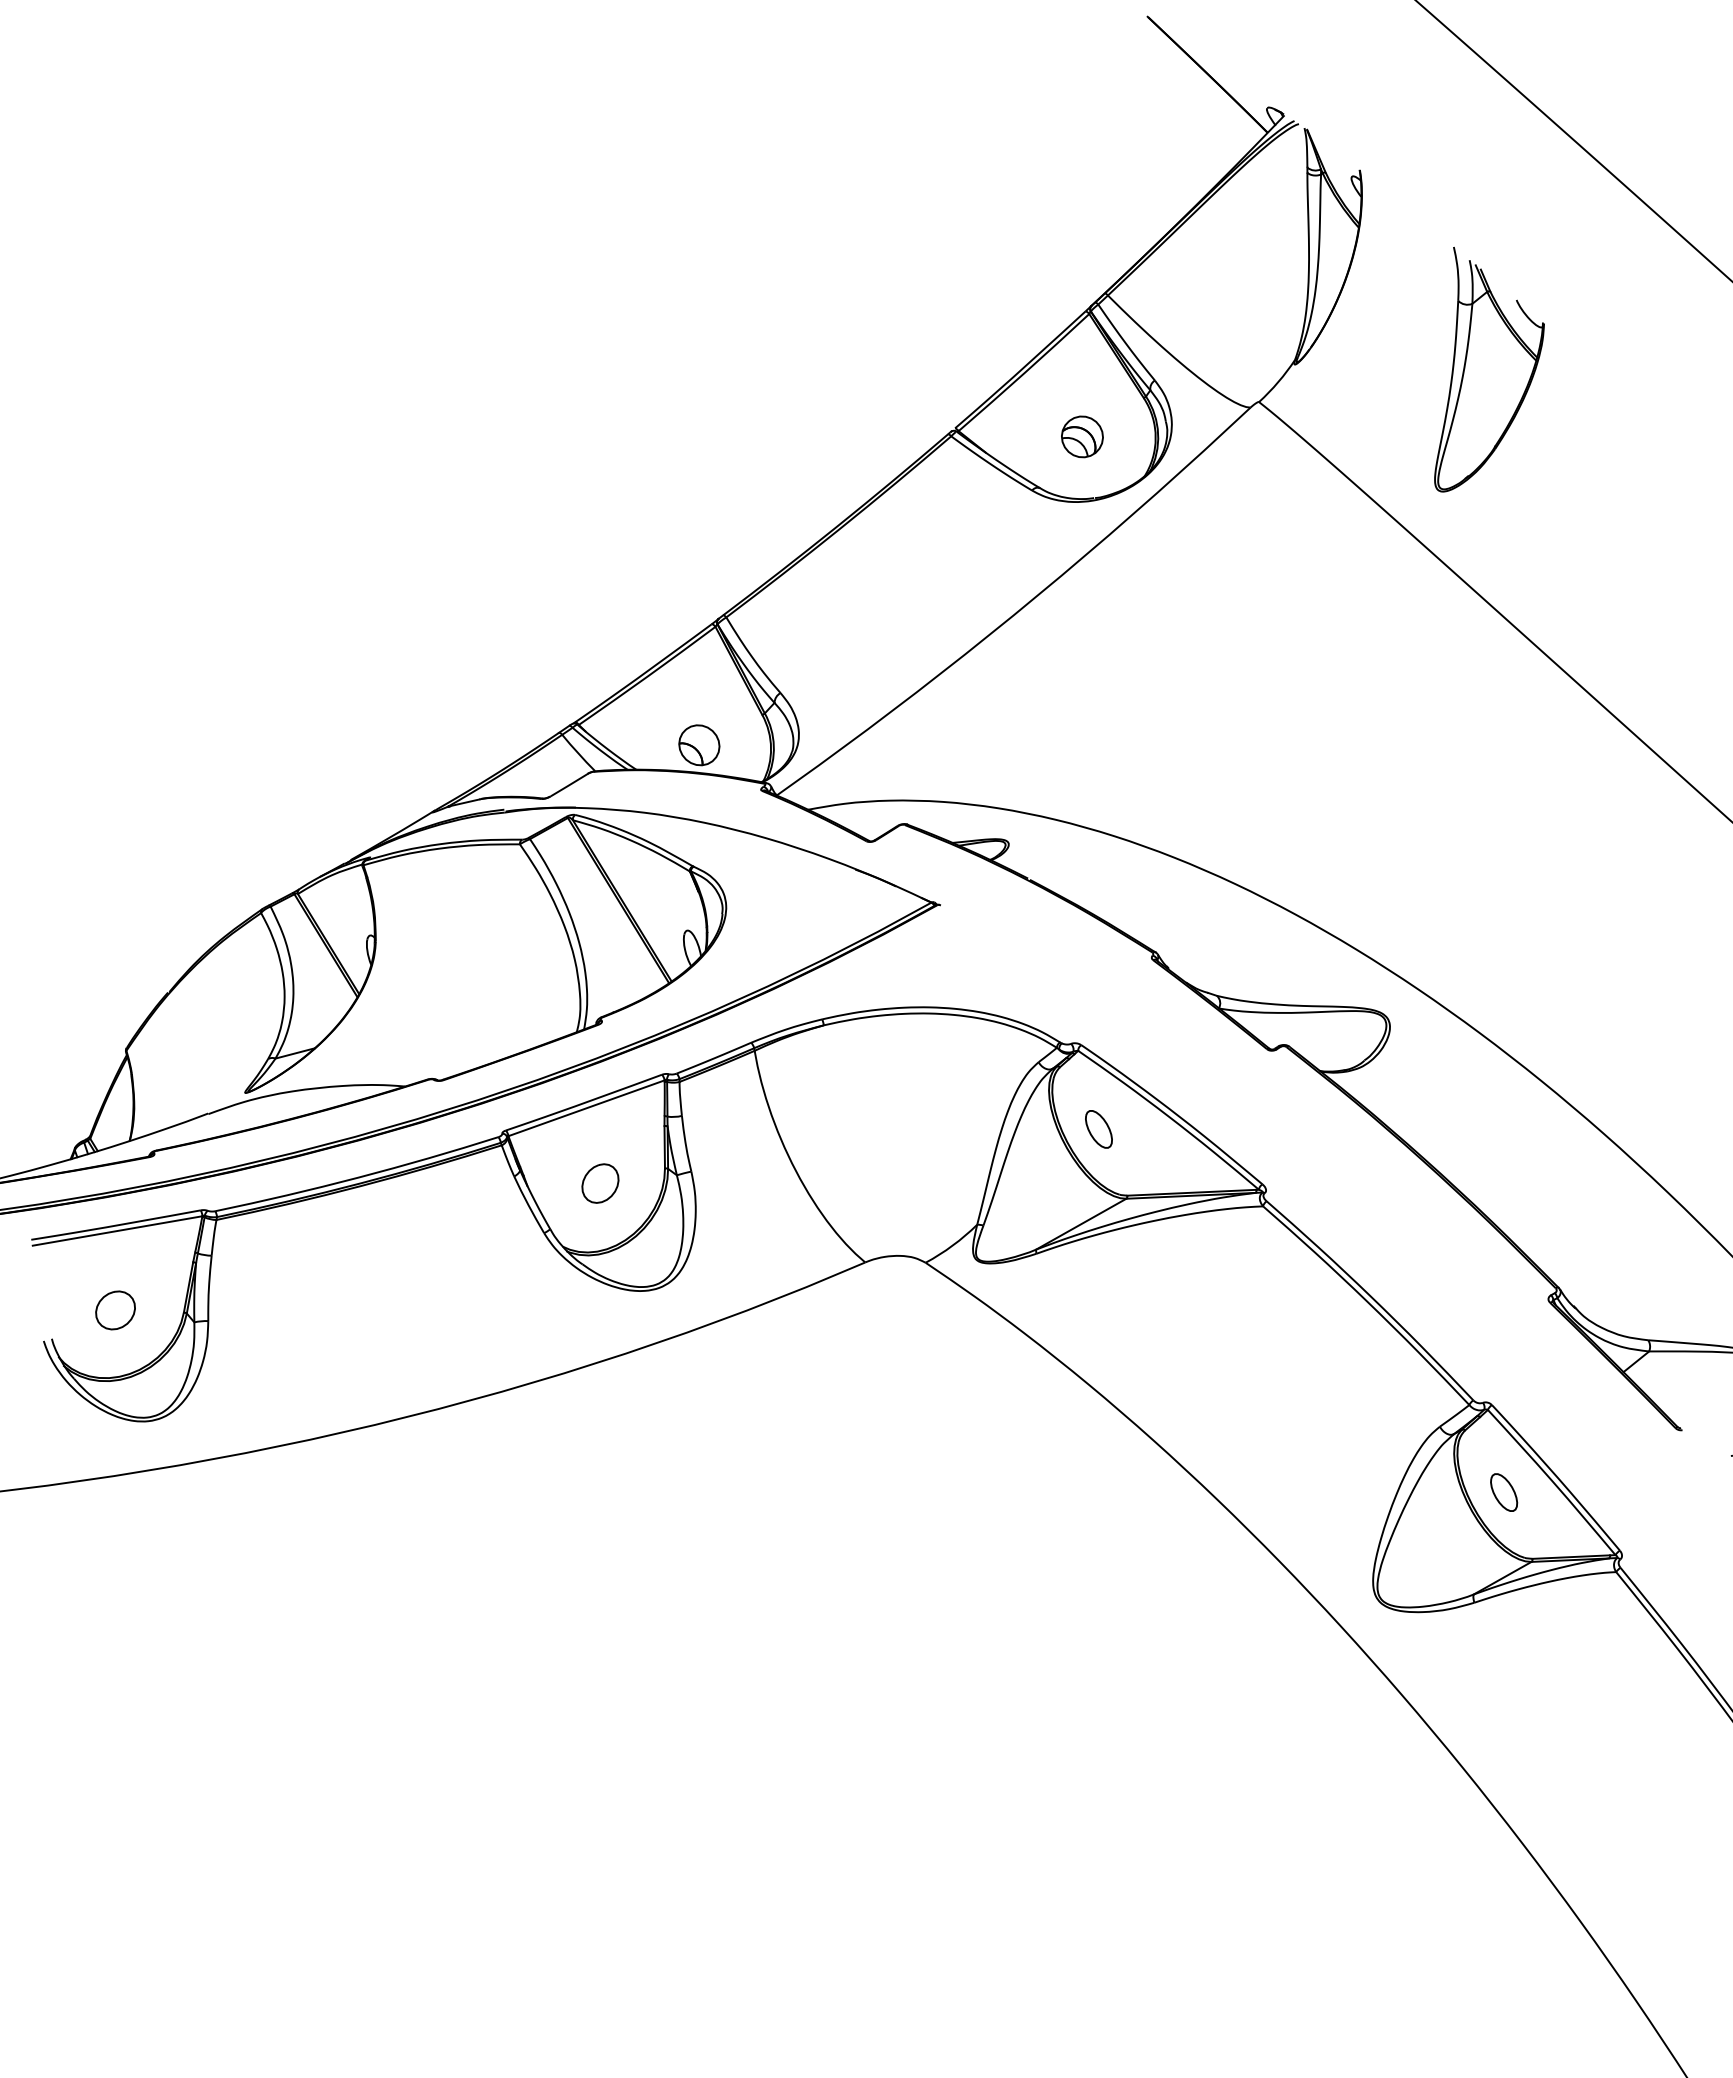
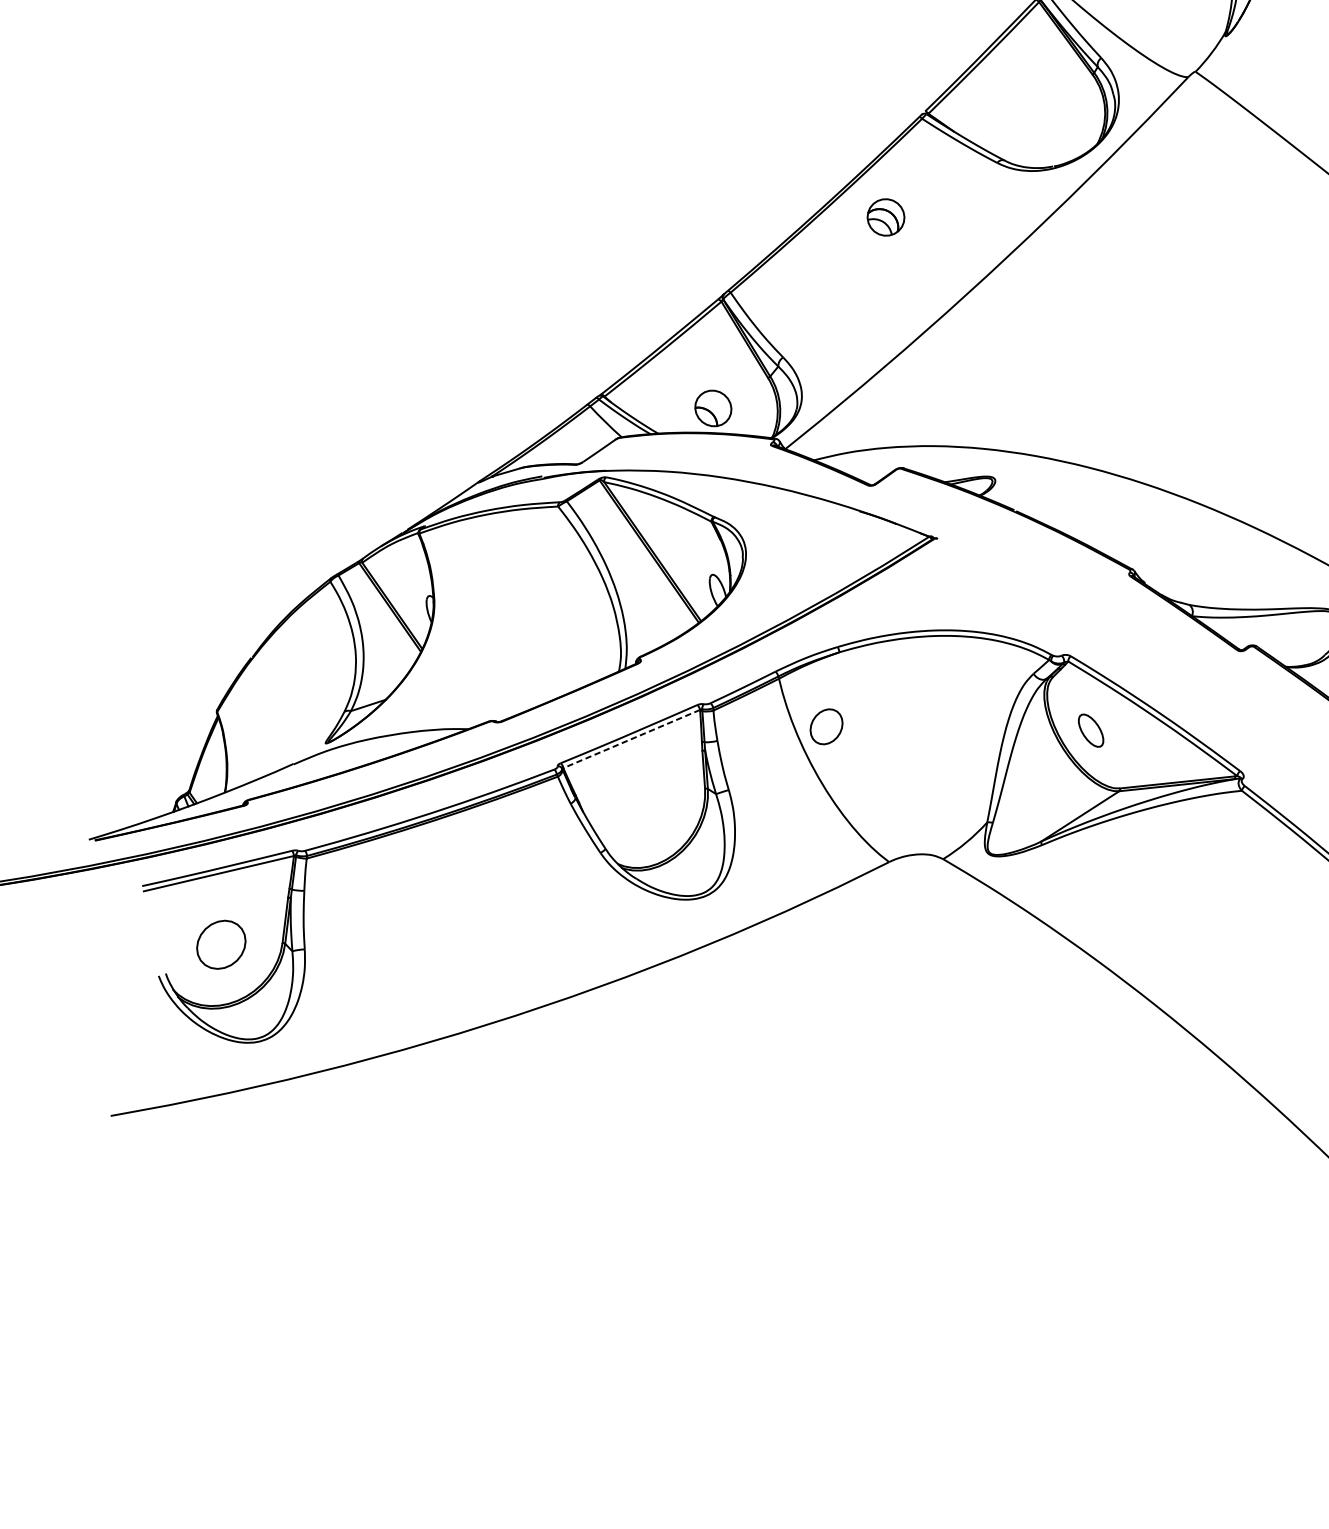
part: (1082, 436) -> (886, 217), moved
line: (586, 1108) -> (631, 739), solid -> dashed
part: (600, 1183) -> (826, 726), moved
part: (115, 1310) -> (221, 944), size x1.4

